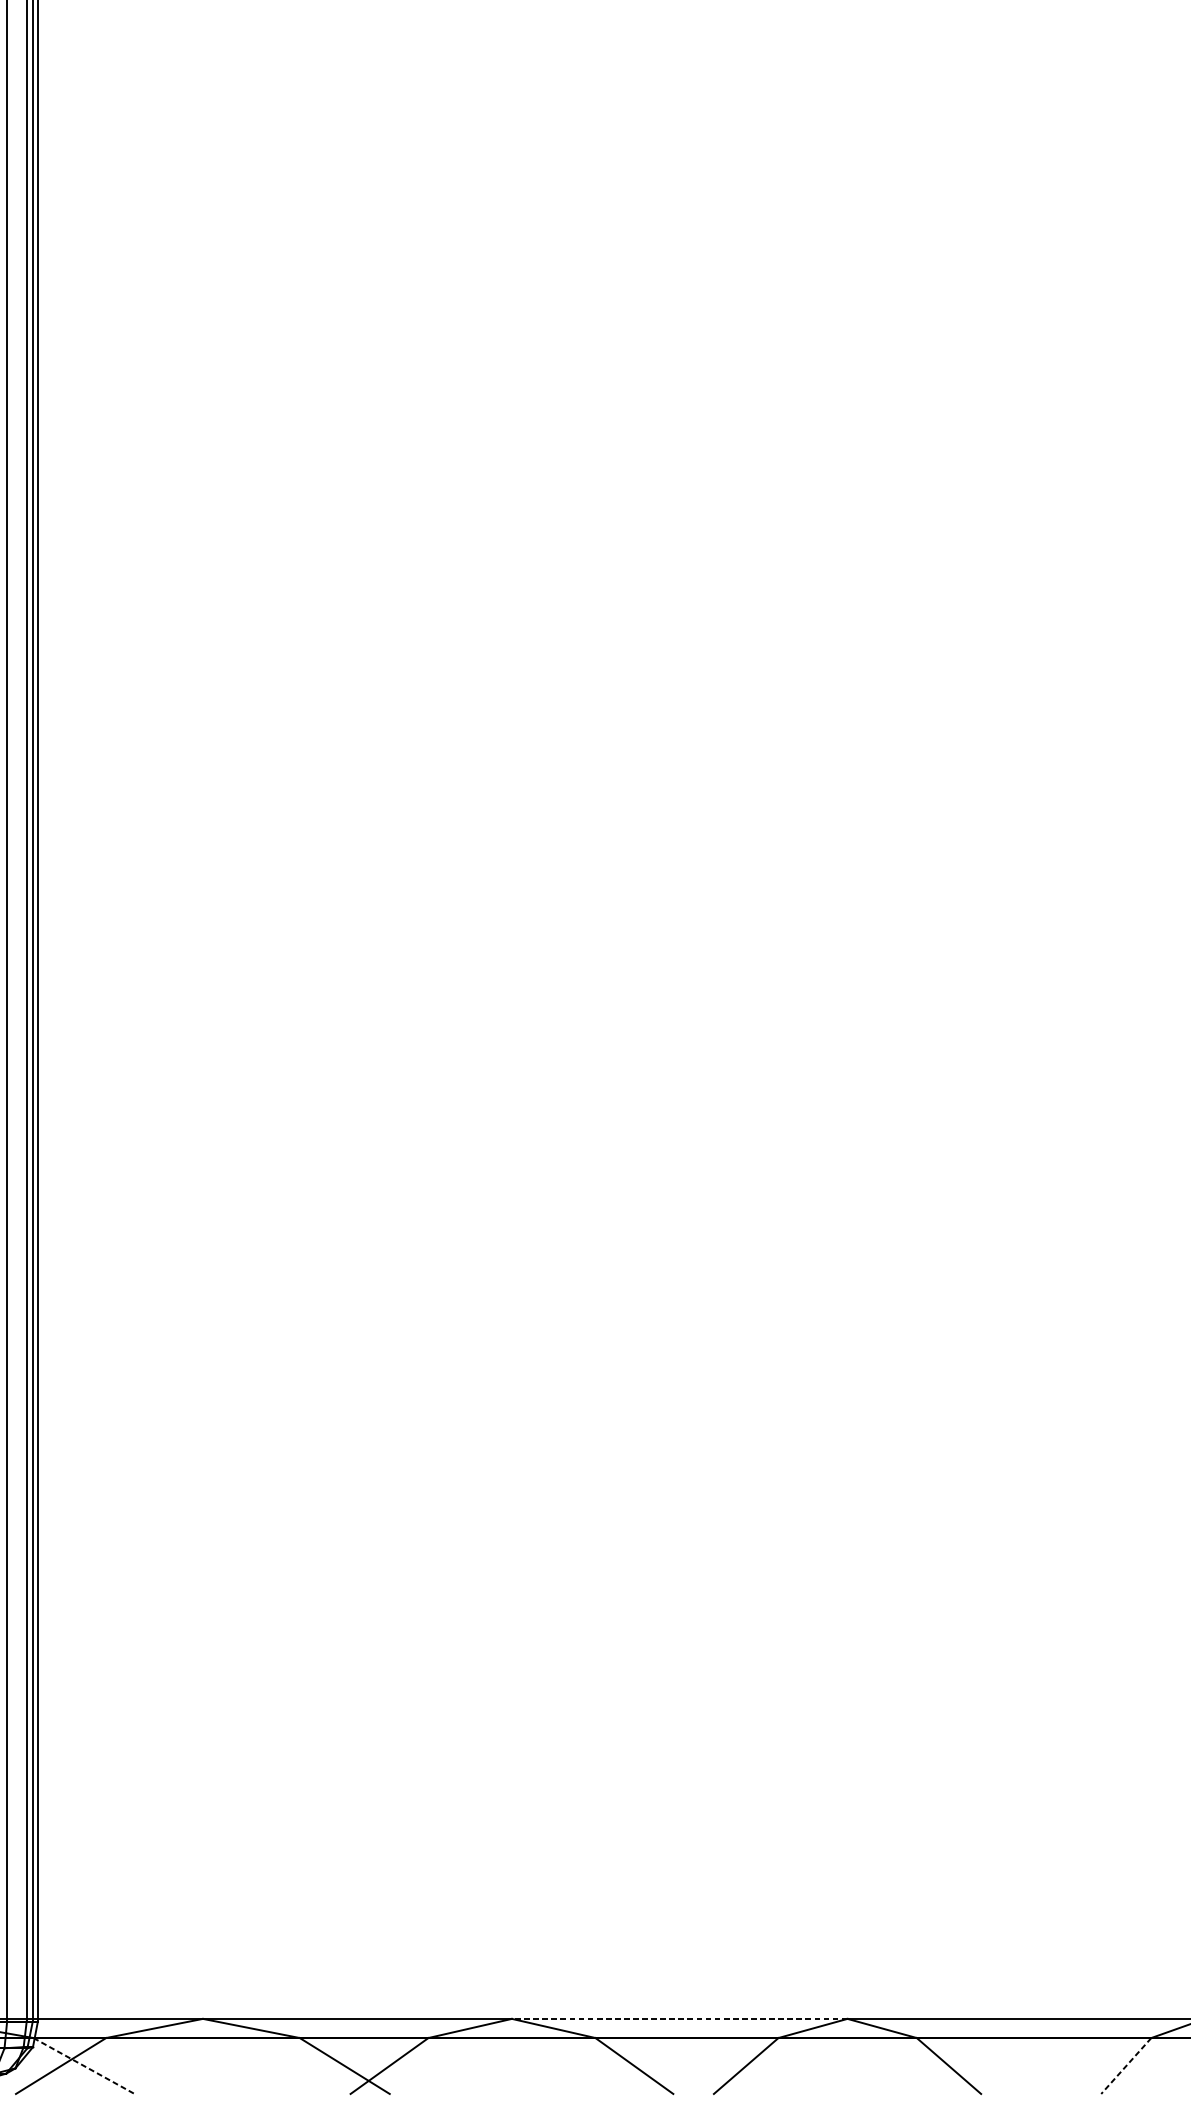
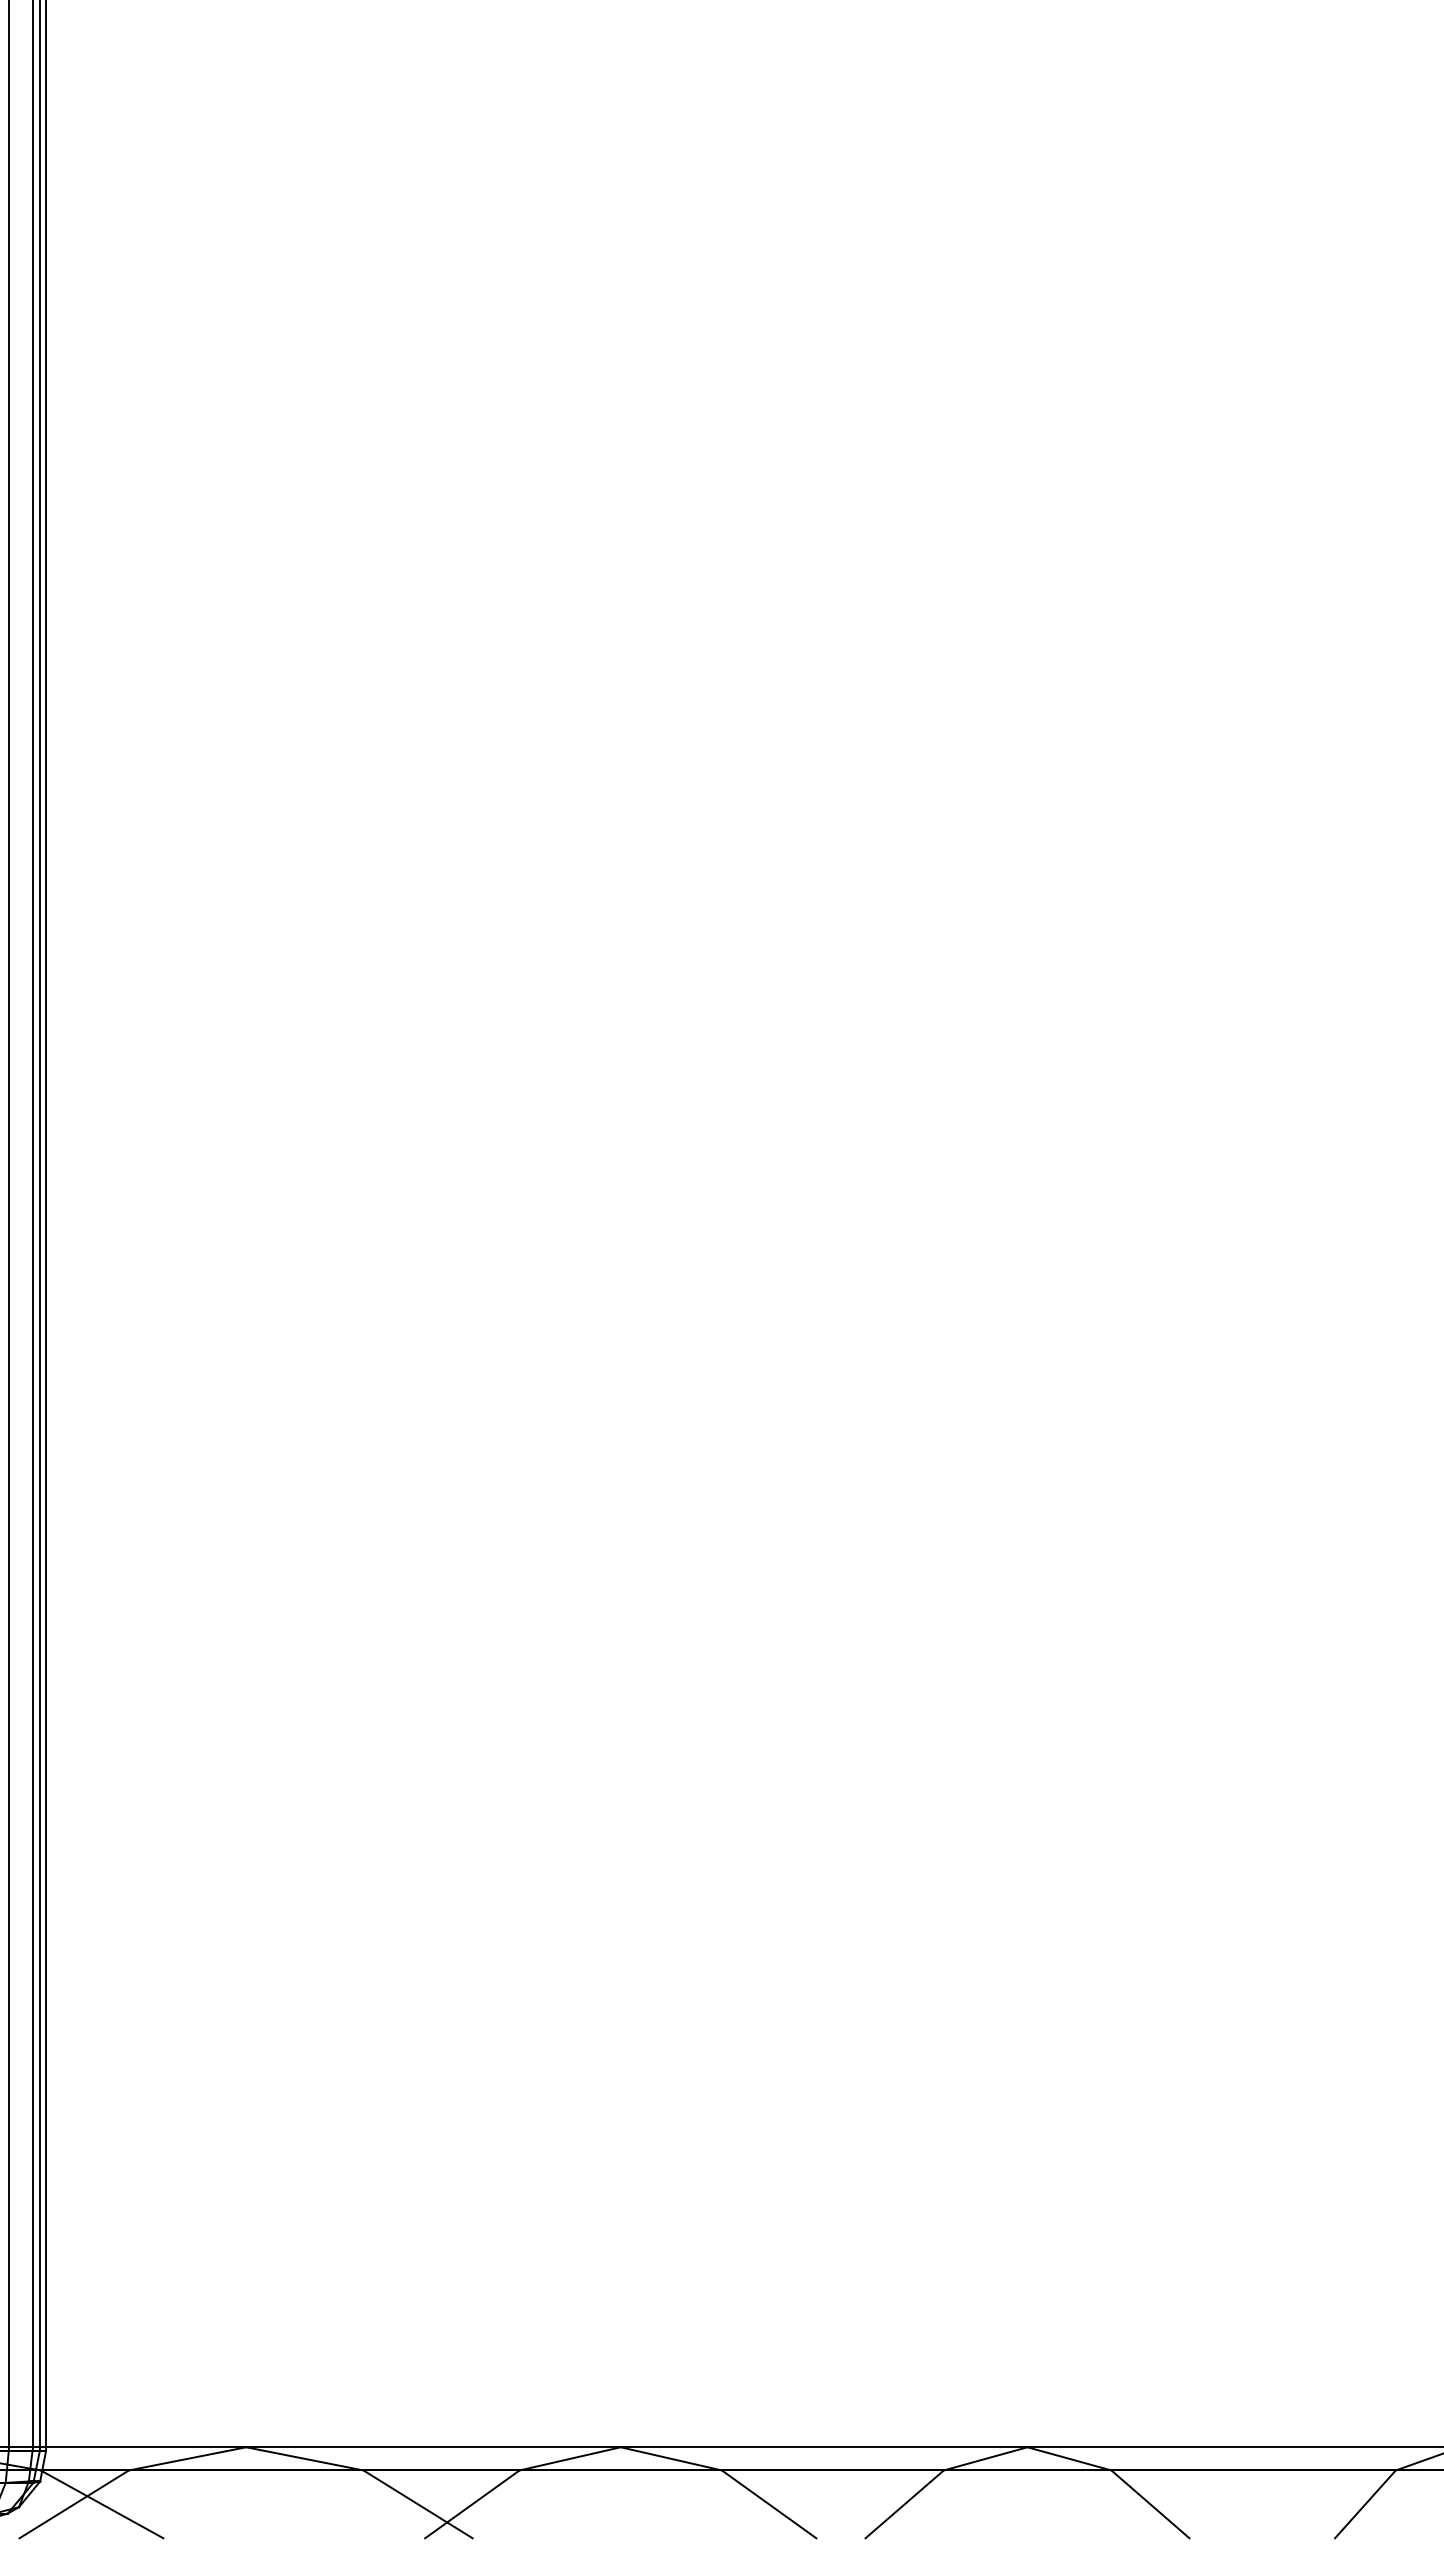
line: (679, 2019) -> (823, 2447), dashed -> solid
line: (84, 2066) -> (102, 2504), dashed -> solid
line: (1126, 2066) -> (1365, 2504), dashed -> solid

